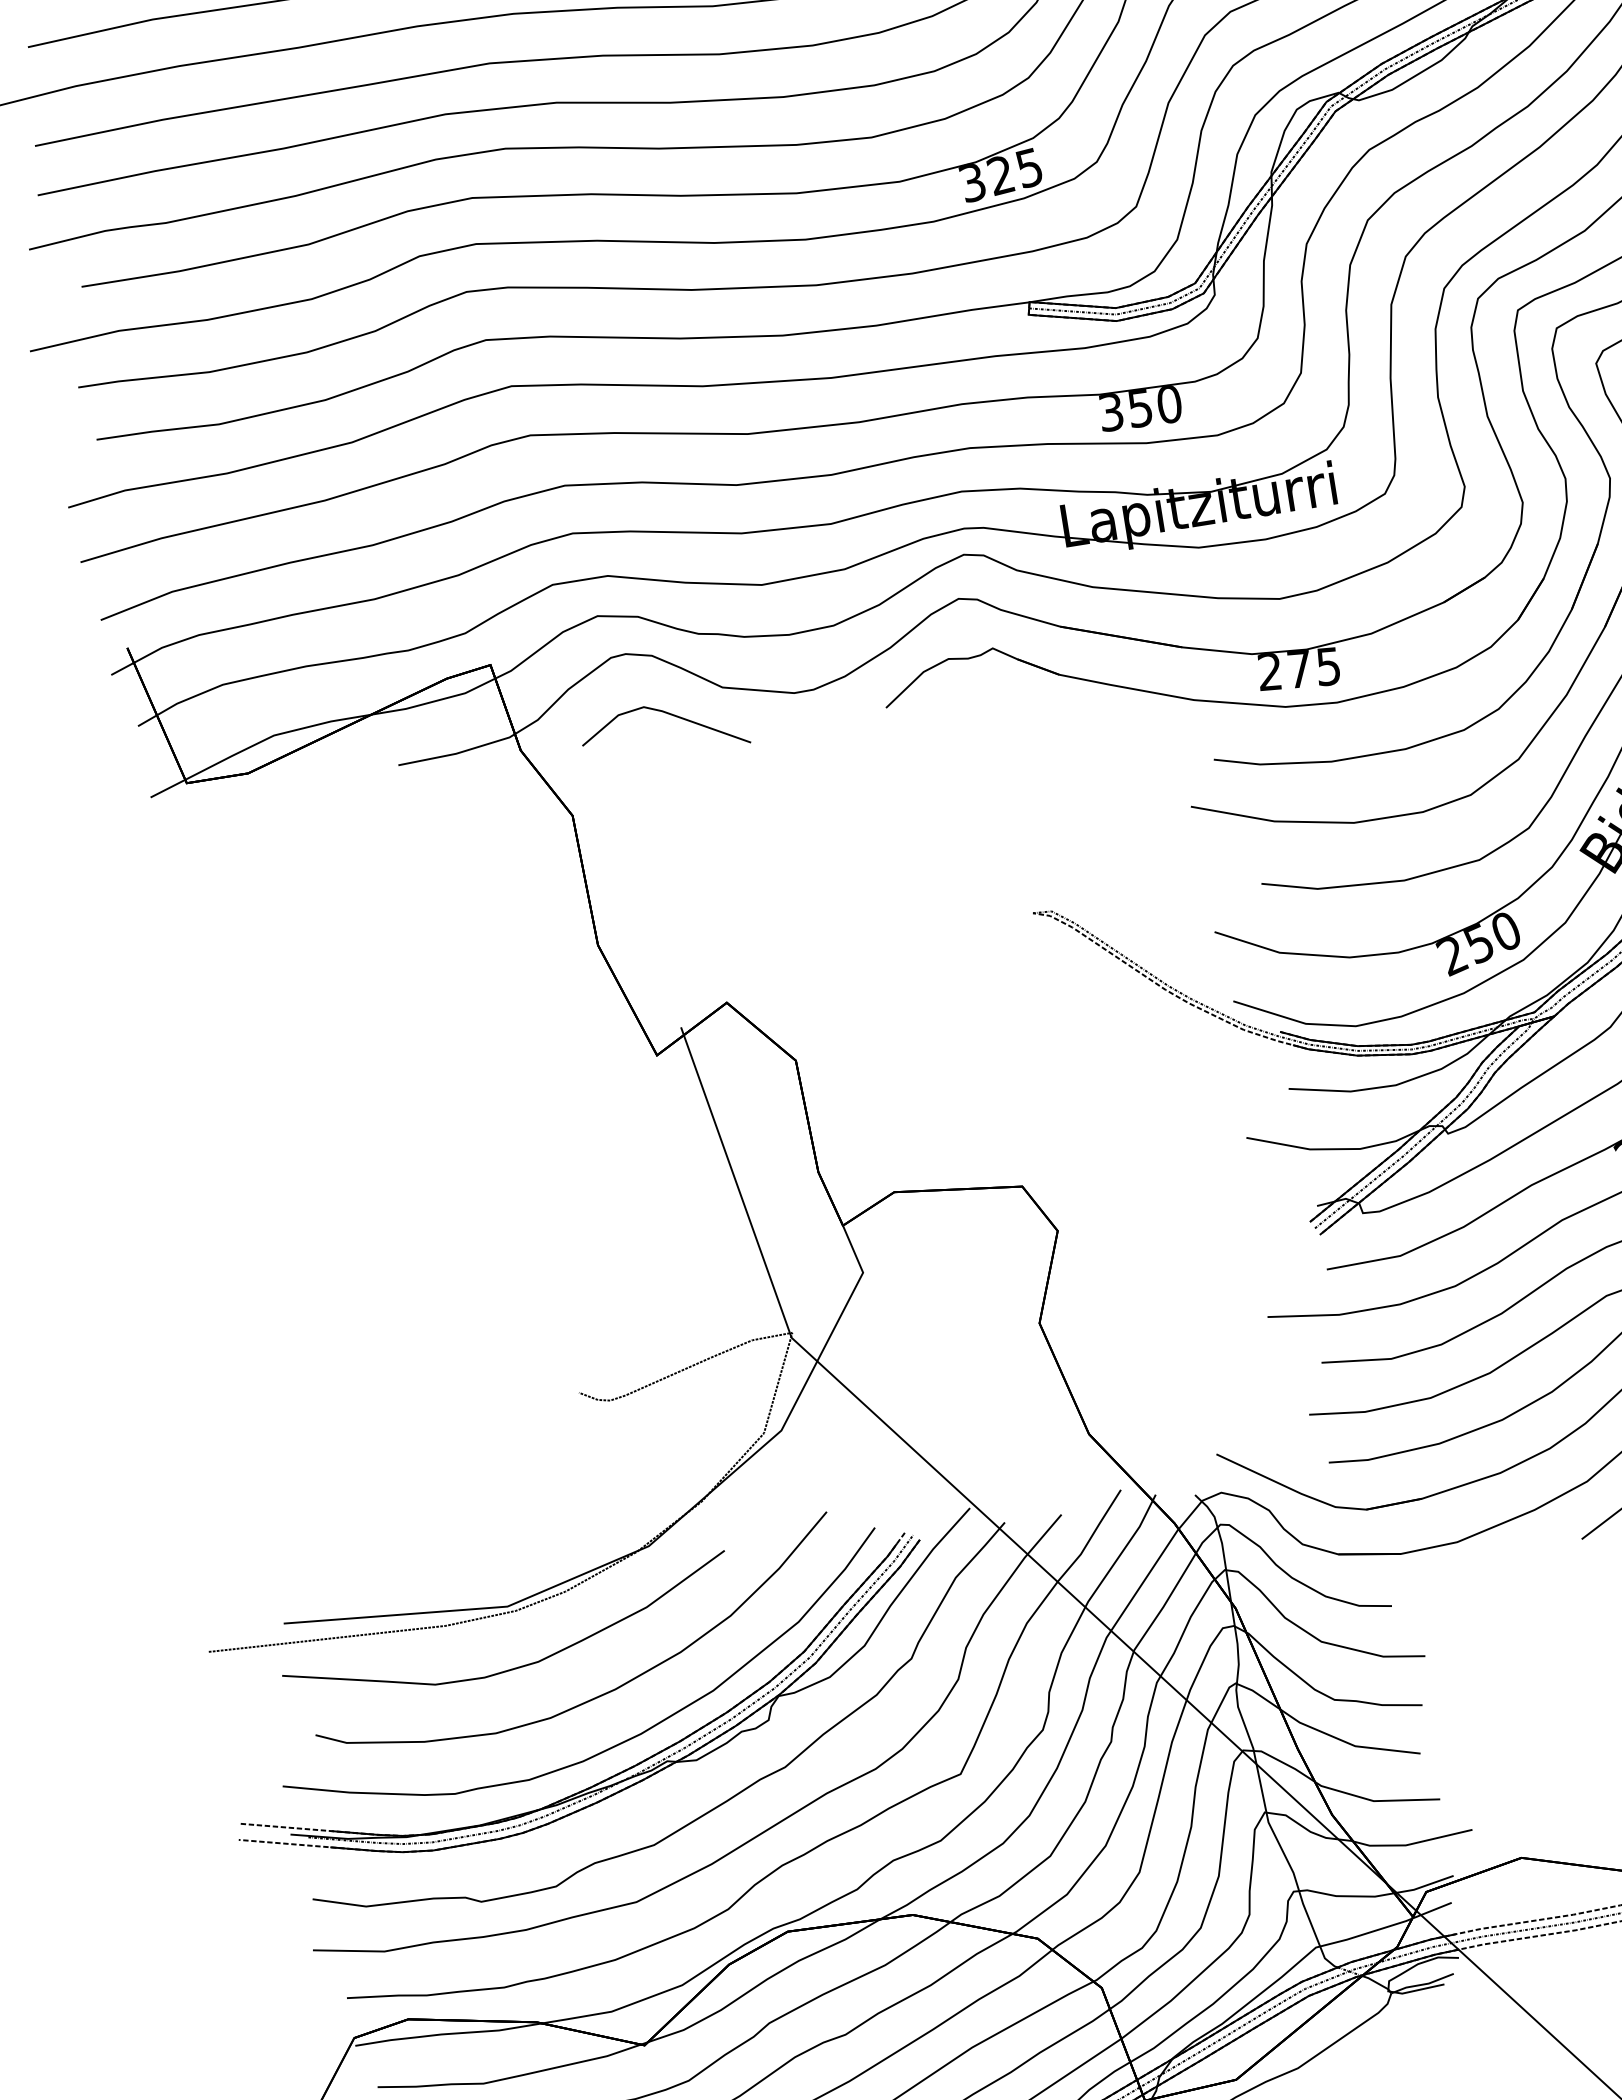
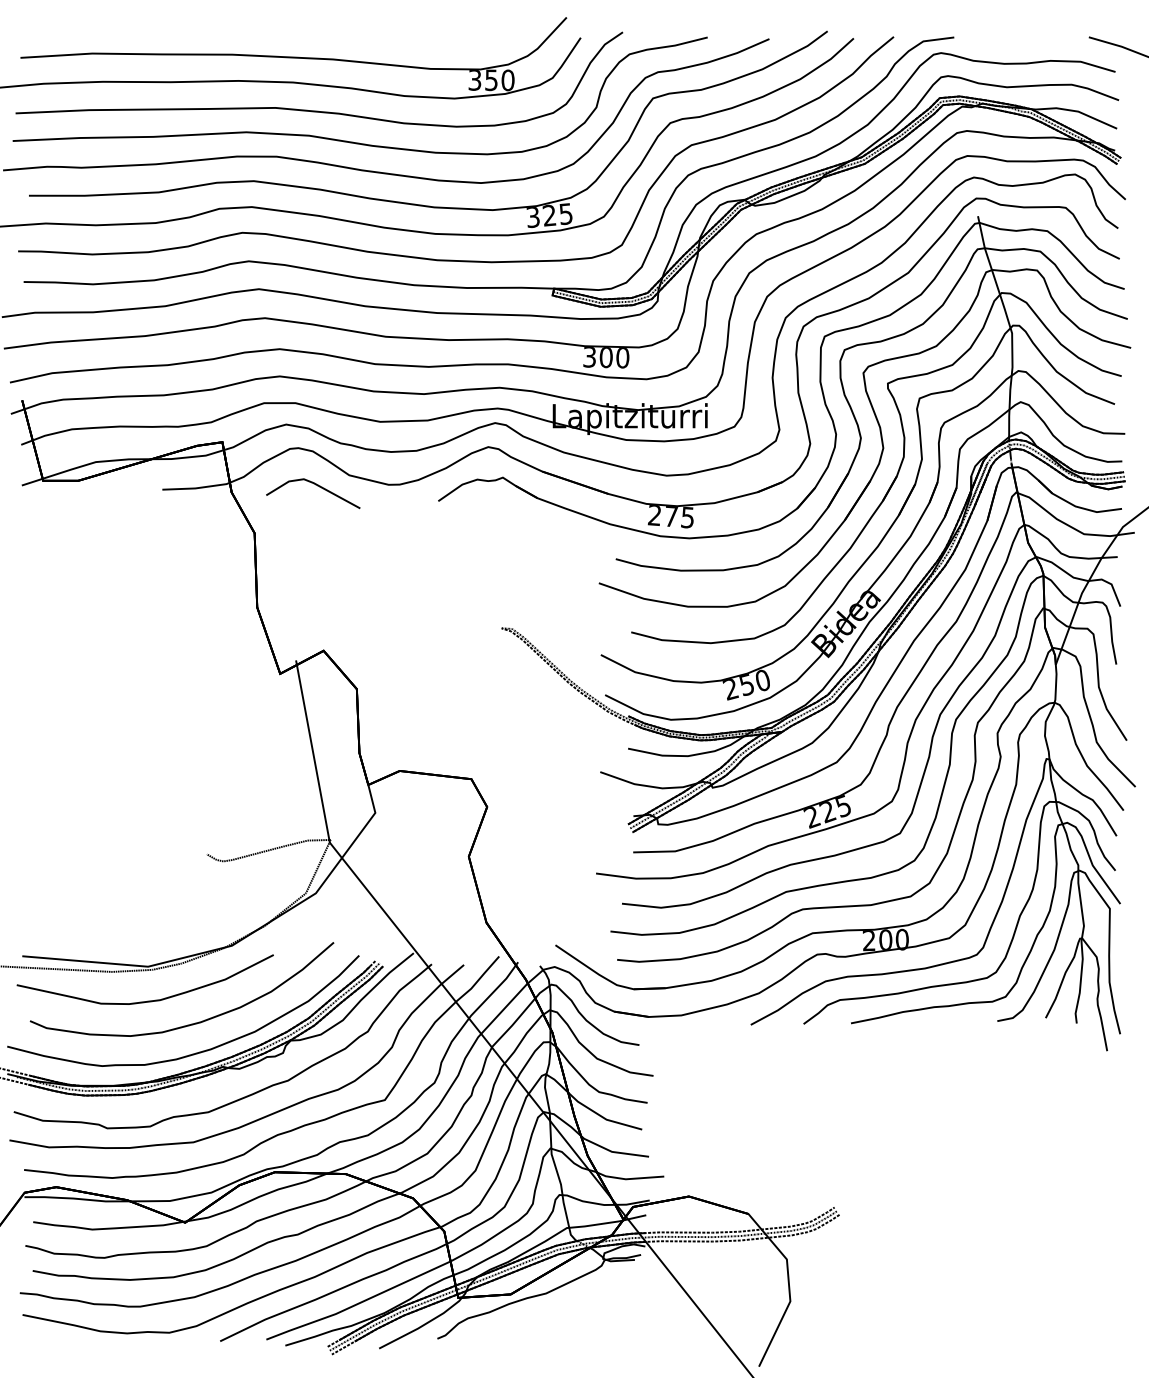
text: (1139, 408) -> (605, 357), 350 -> 300

